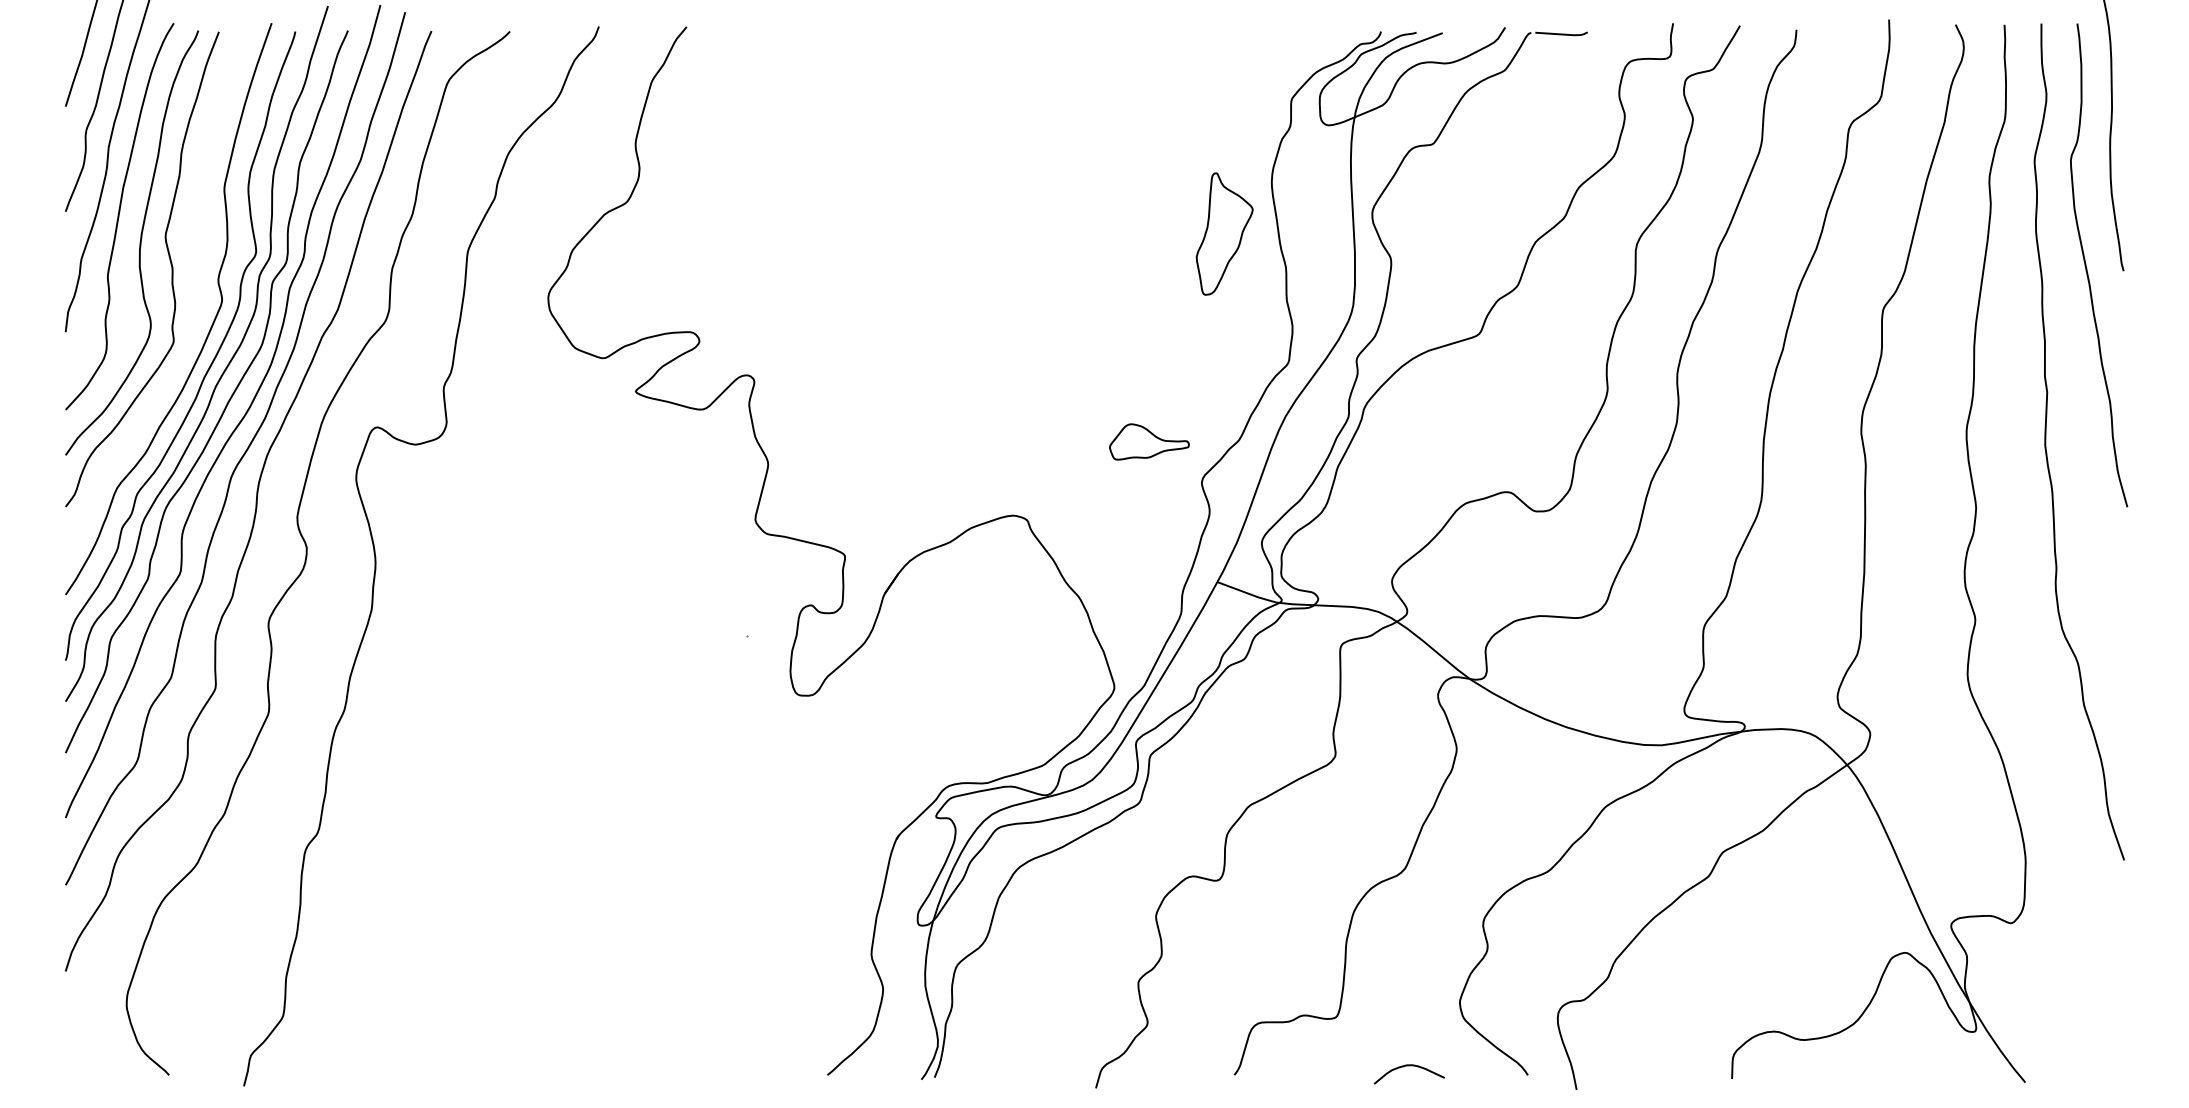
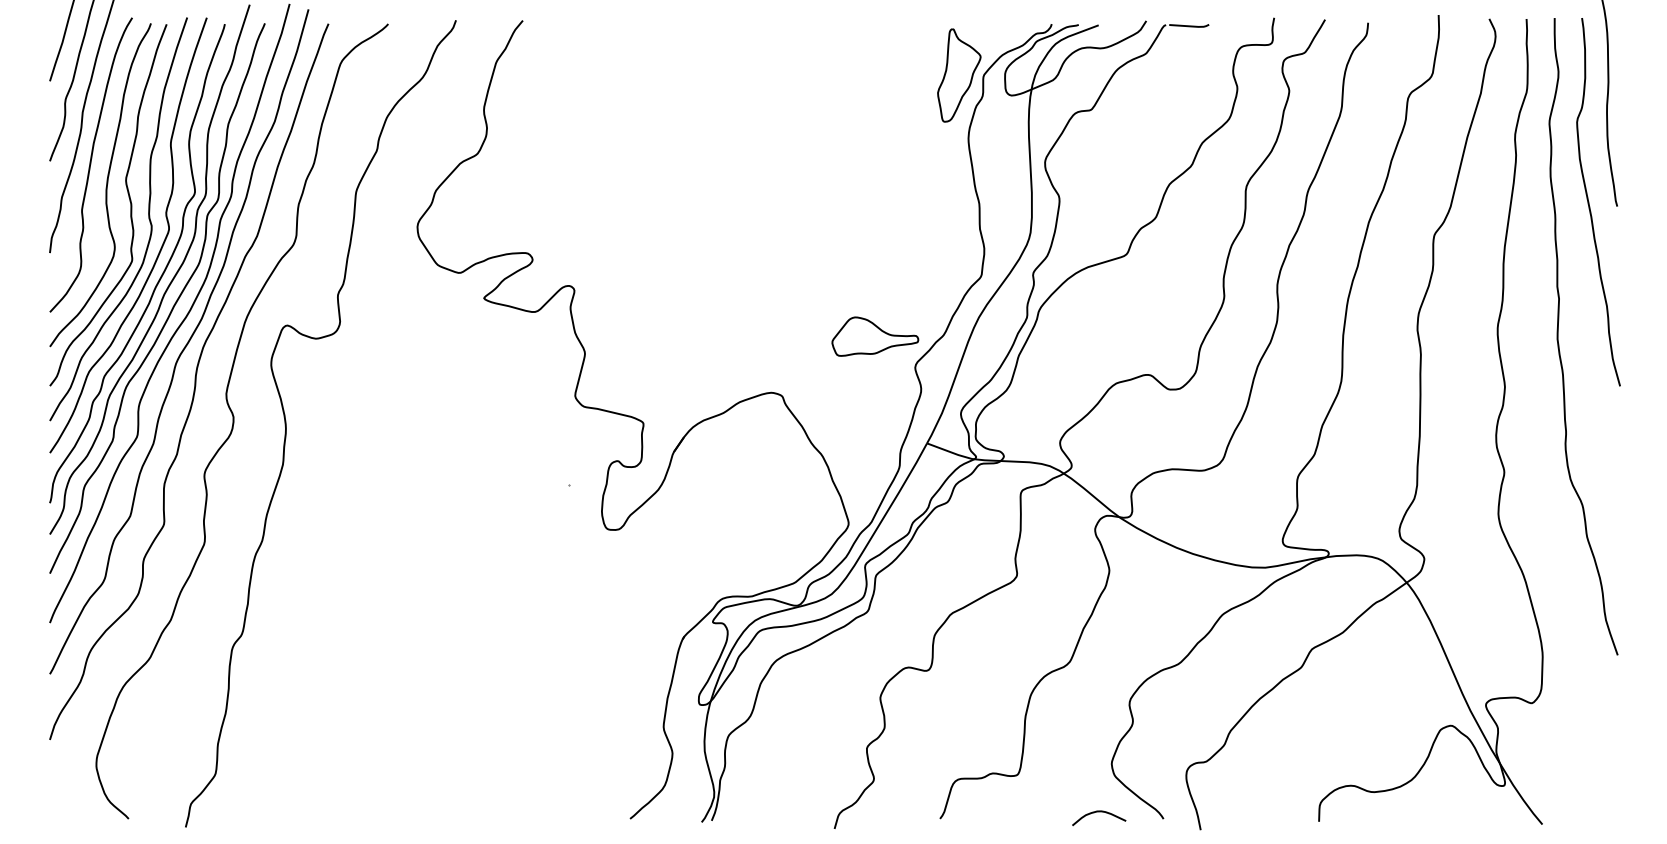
part: (1224, 233) -> (959, 75), moved
curve: (195, 287) -> (148, 219), added
part: (1149, 441) -> (875, 336), size x1.43
curve: (1408, 1066) -> (1098, 812), moved

